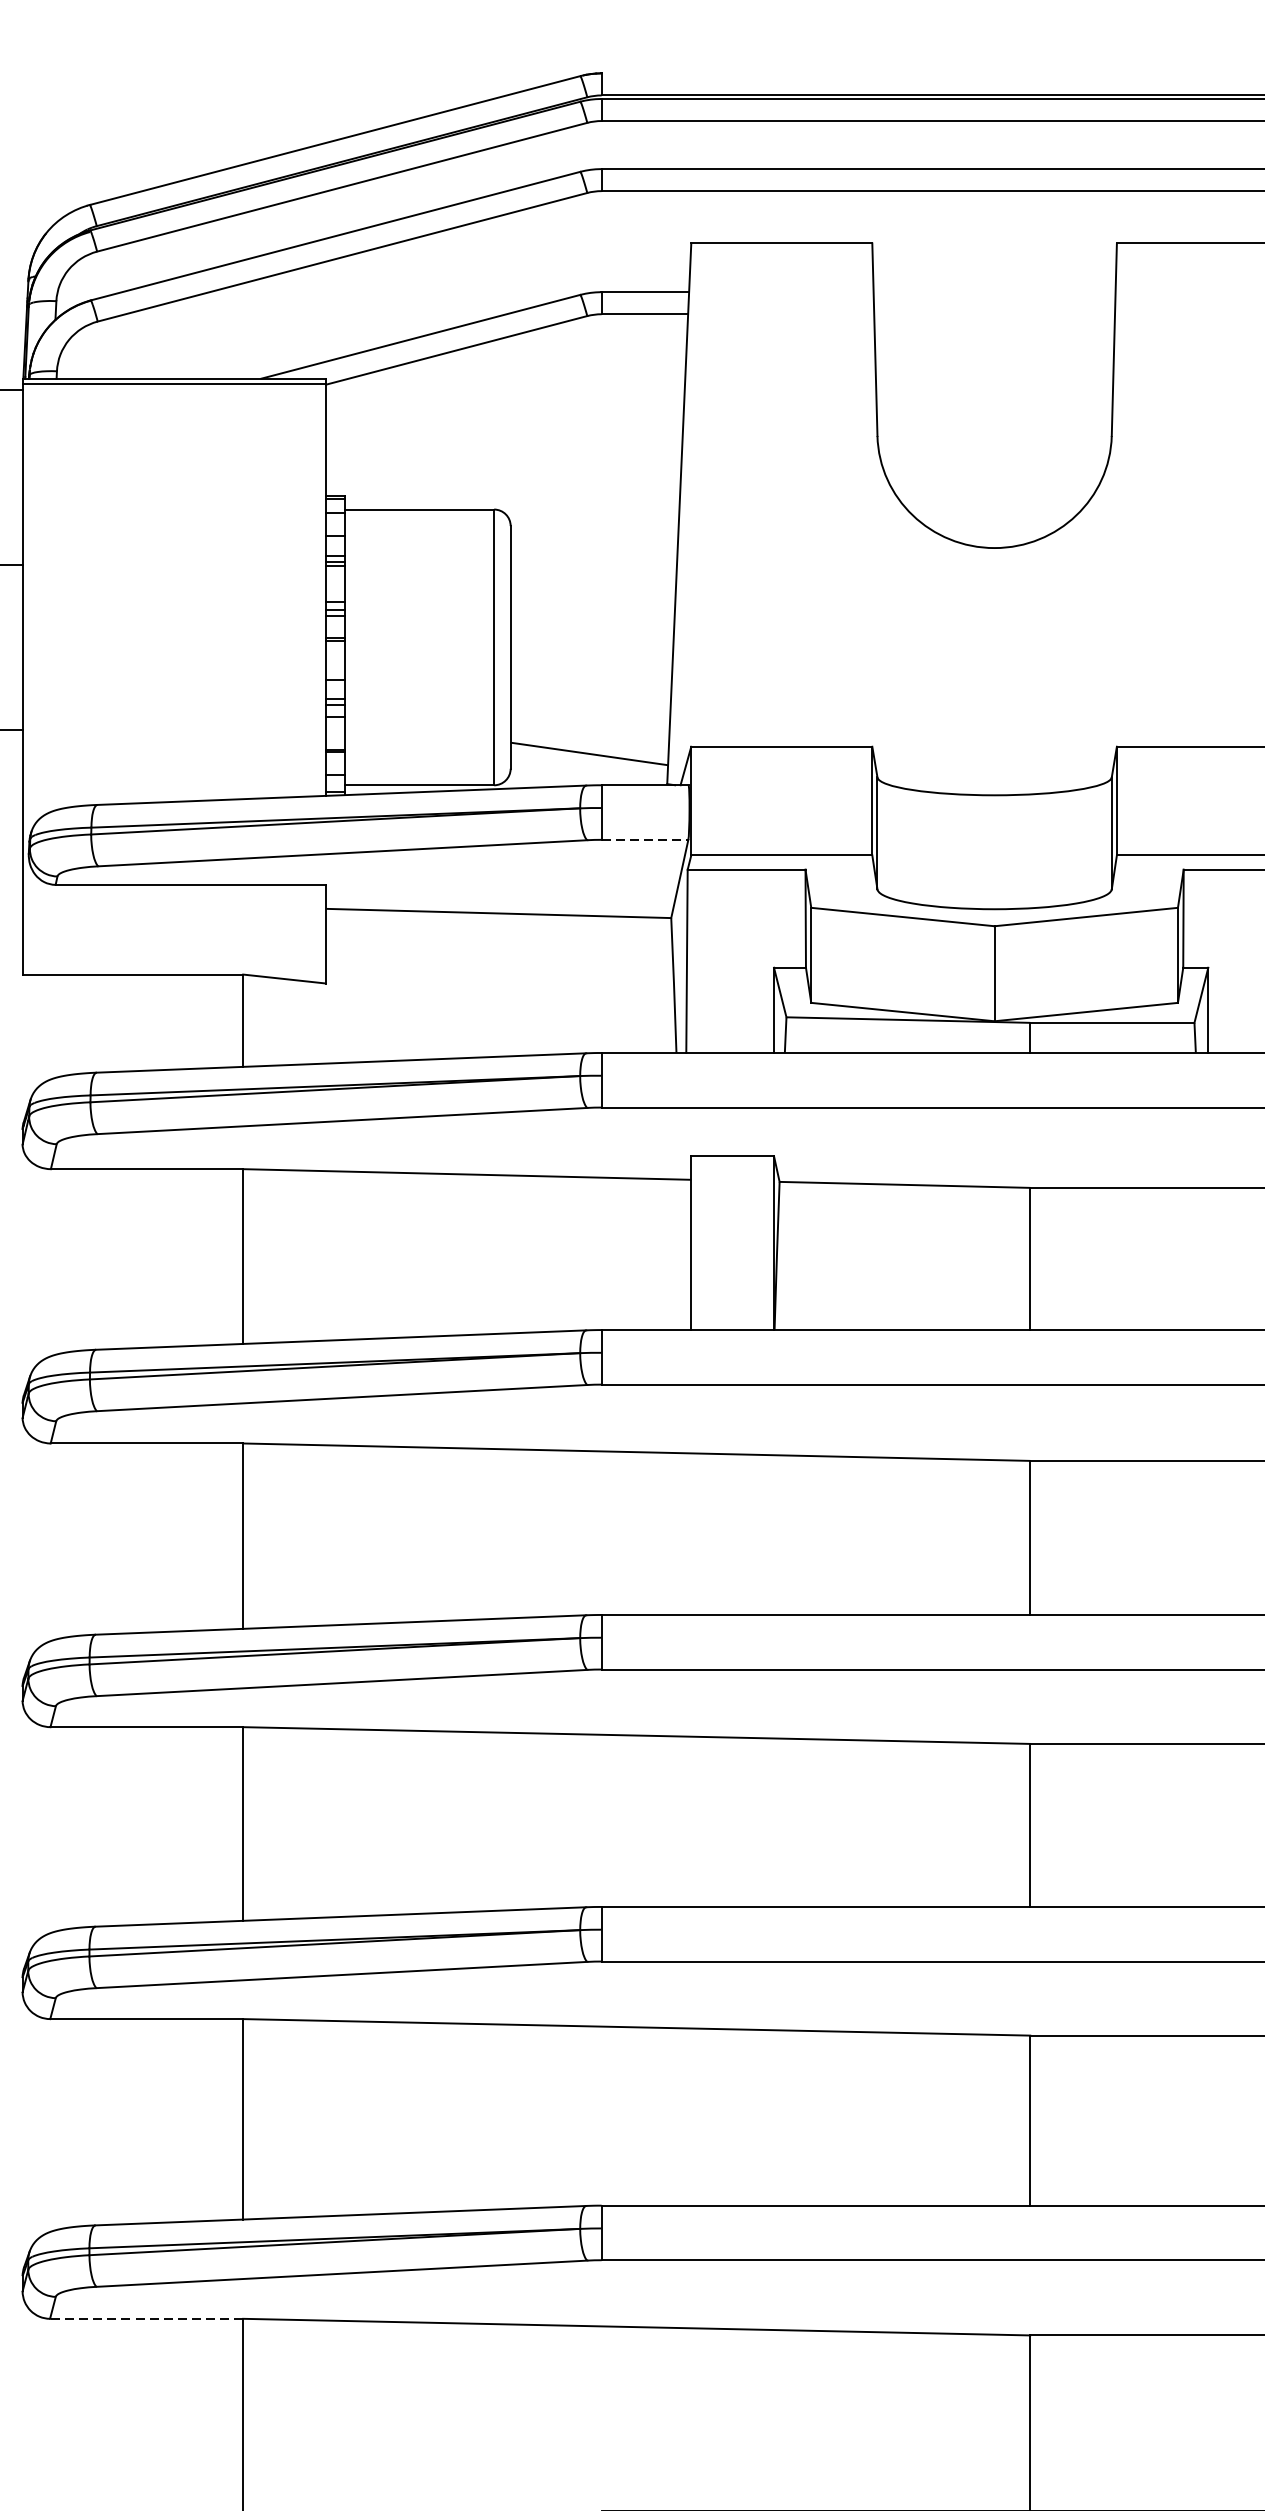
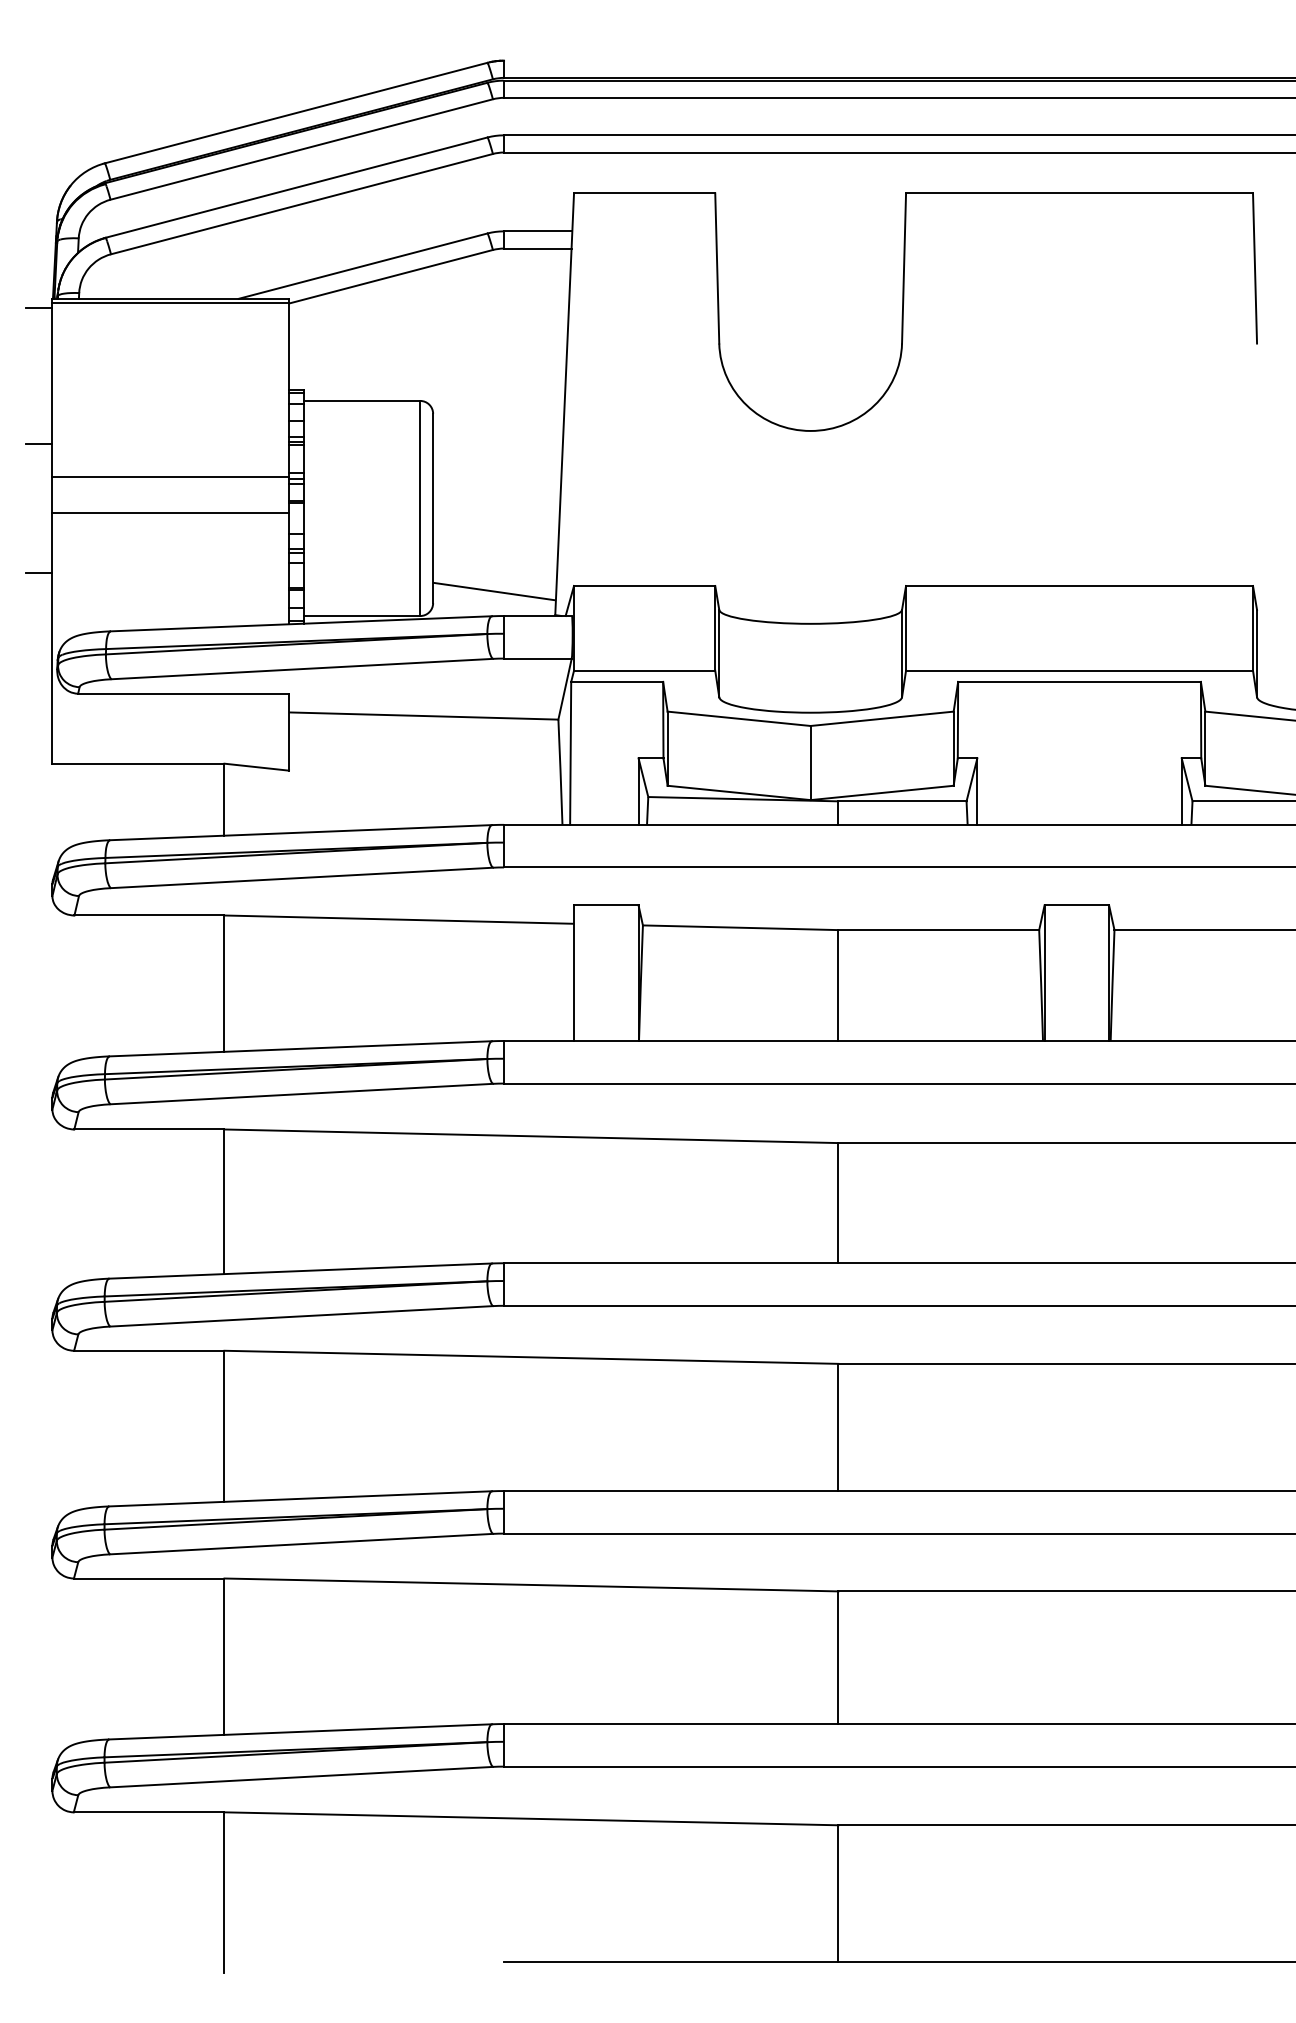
line: (174, 606) -> (170, 476), added
line: (174, 652) -> (170, 512), added
line: (644, 839) -> (537, 658), dashed -> solid
line: (145, 2319) -> (148, 1812), dashed -> solid

